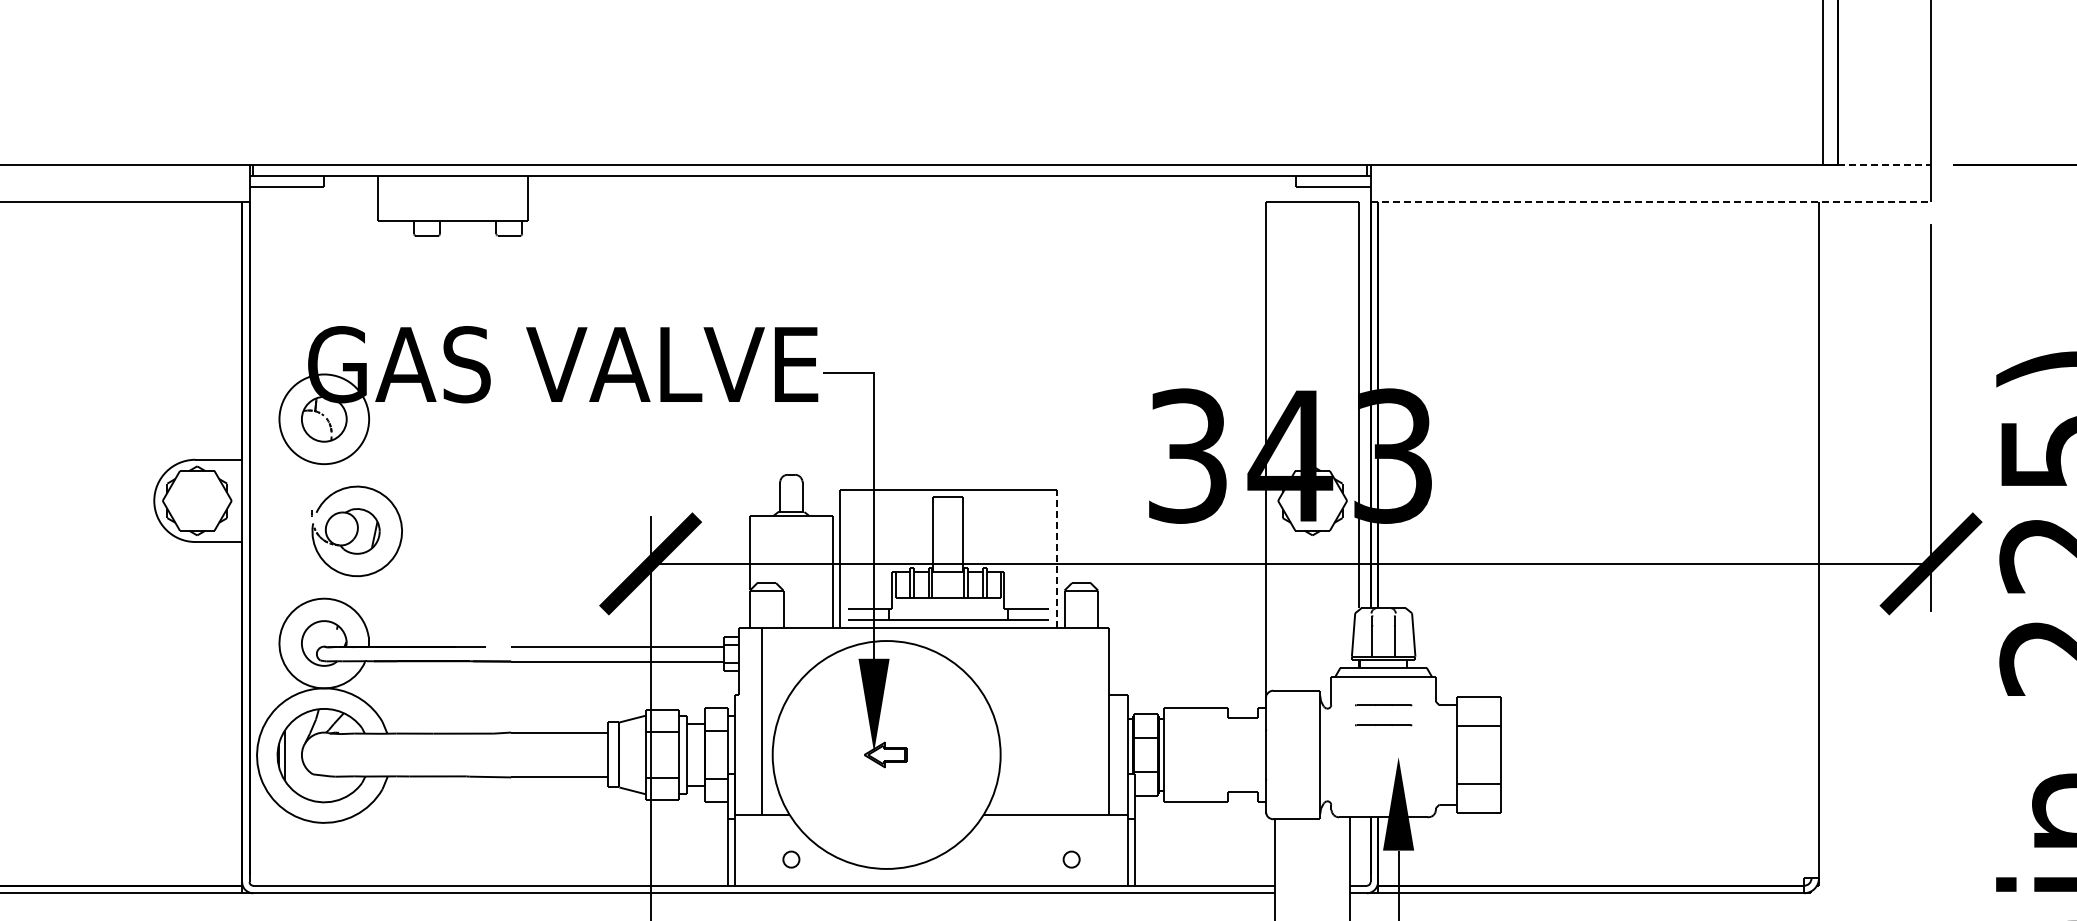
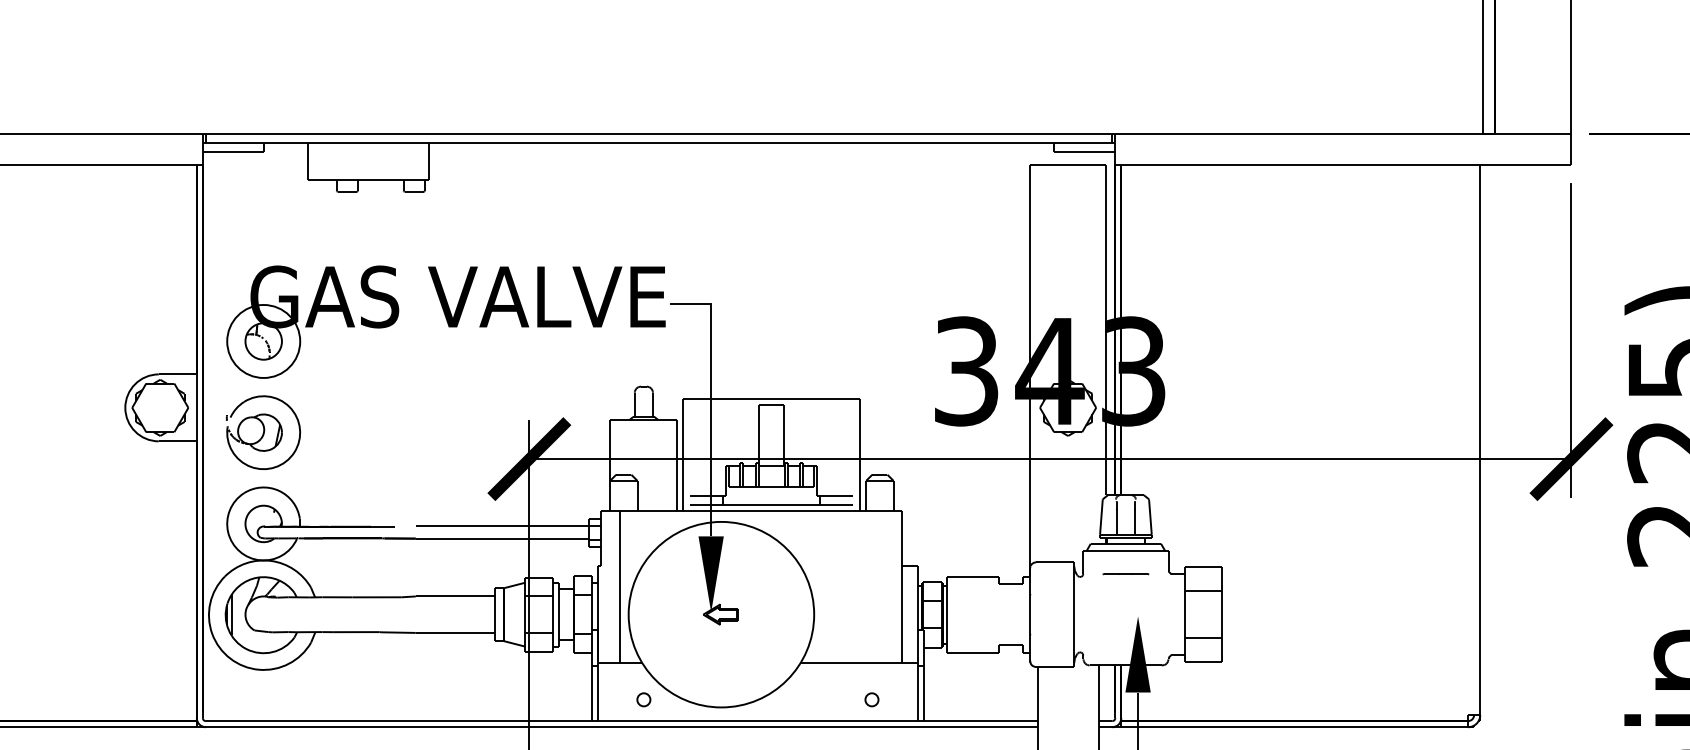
line: (1884, 164) -> (1533, 134), dashed -> solid
line: (1651, 201) -> (1343, 164), dashed -> solid
part: (356, 531) -> (263, 432), moved
line: (1056, 558) -> (859, 454), dashed -> solid
line: (1383, 725) -> (1125, 590), removed

